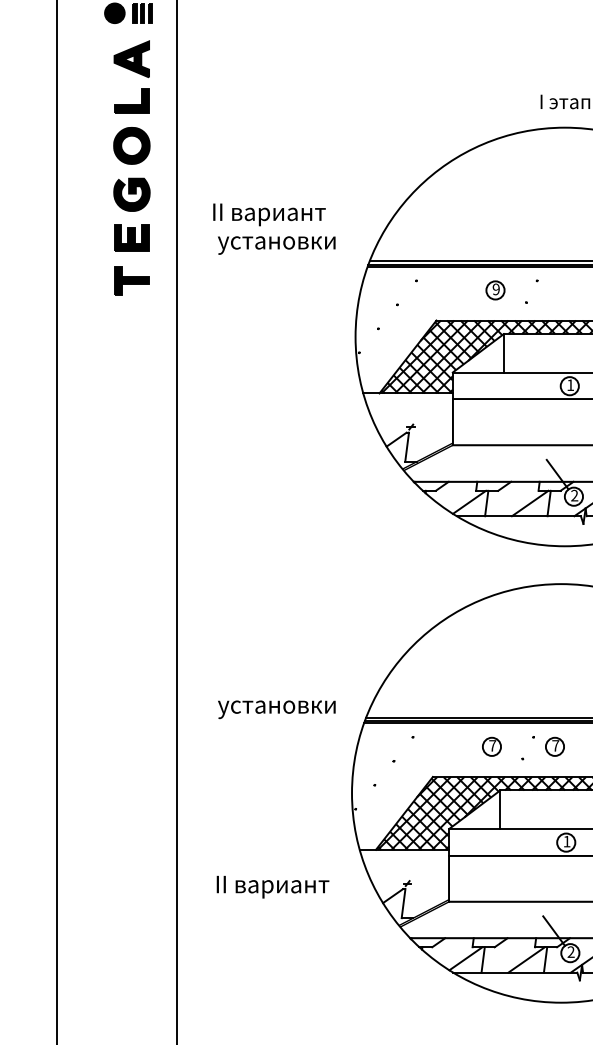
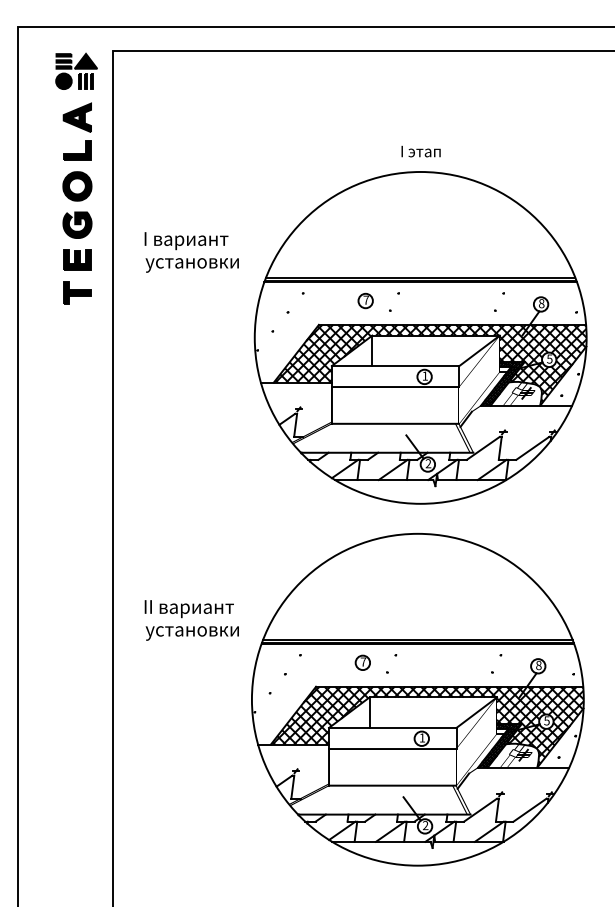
text: (269, 215) -> (186, 241), II вариант -> I вариант
text: (496, 288) -> (366, 299), 9 -> 7
part: (554, 746) -> (412, 662), removed
text: (271, 887) -> (188, 609), moved

